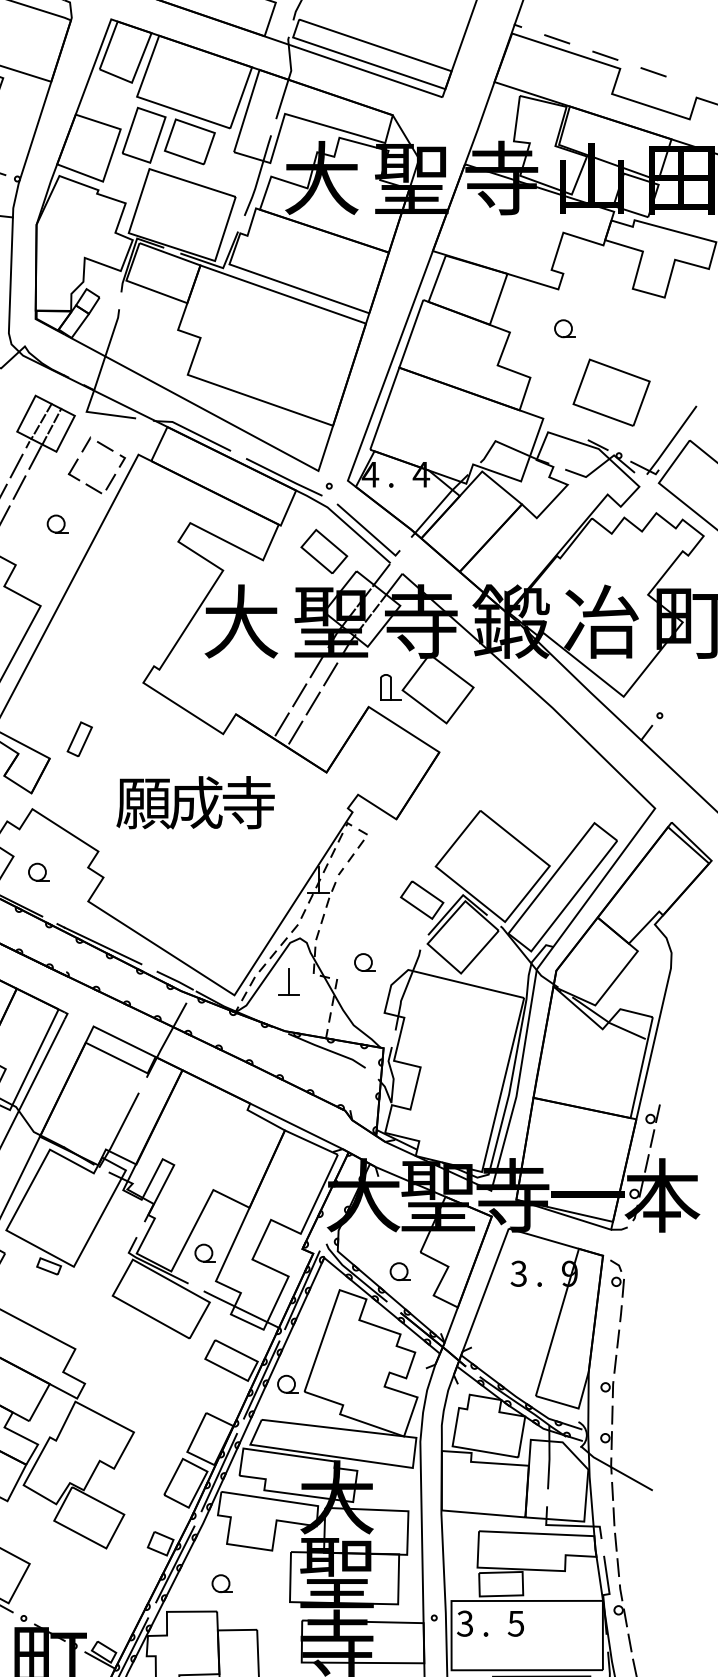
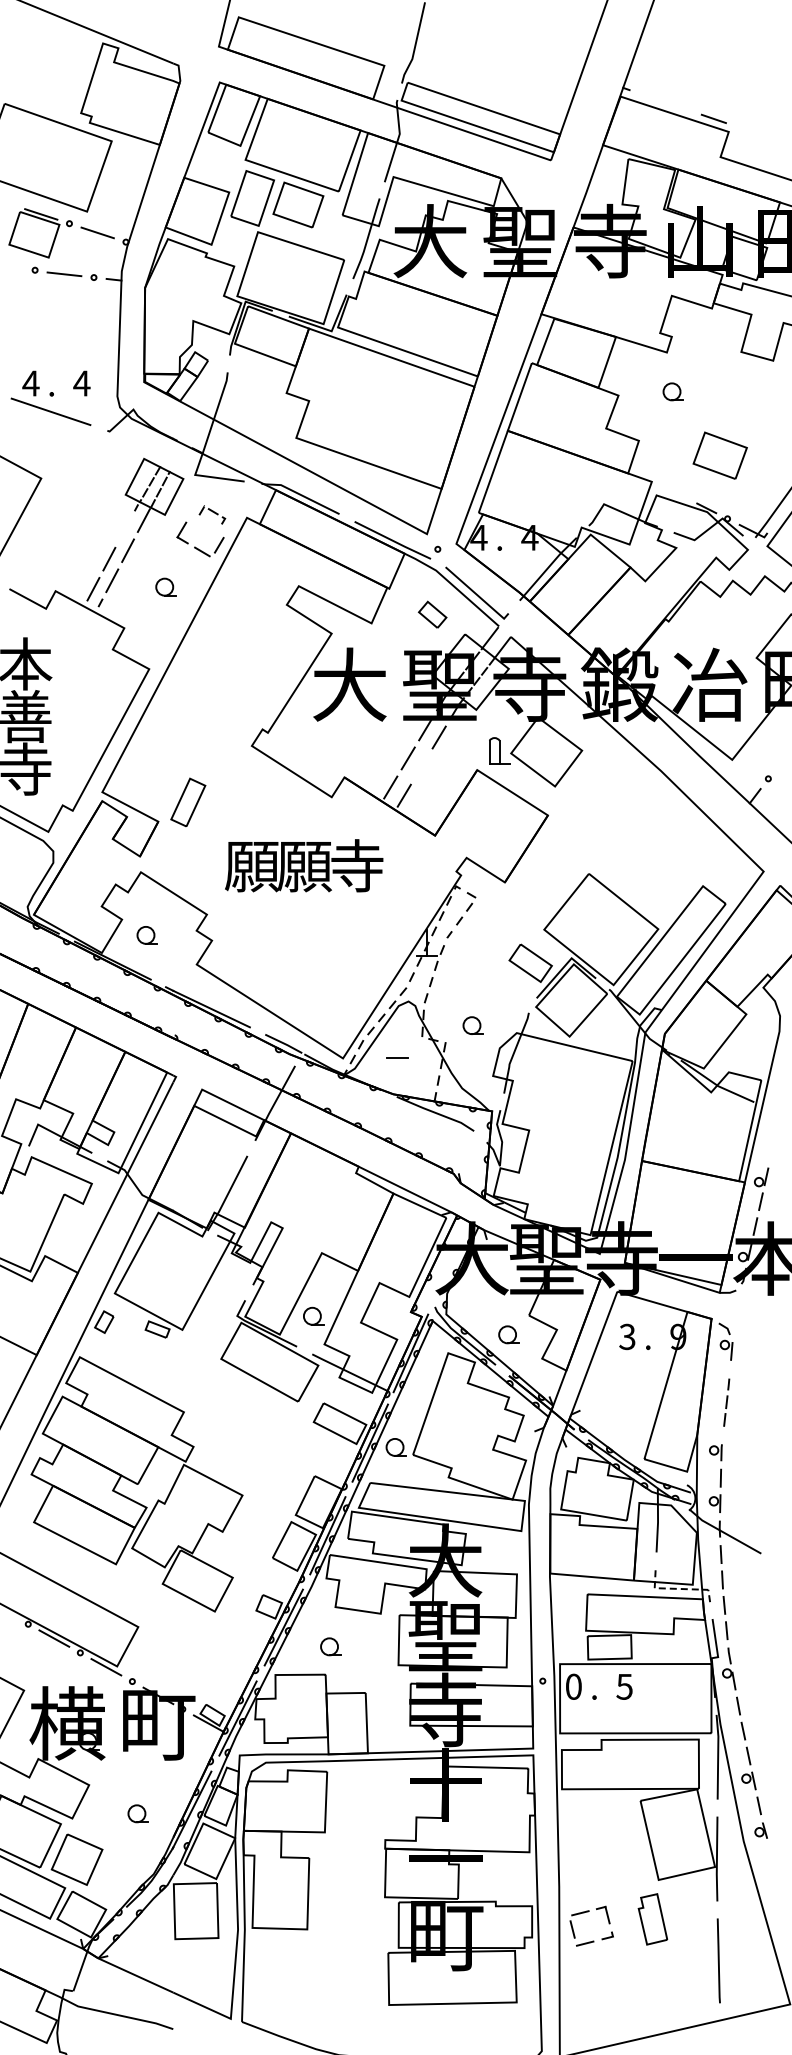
line: (556, 39) -> (665, 102), removed
line: (653, 72) -> (762, 135), removed
part: (611, 392) -> (720, 455), size x0.7
part: (103, 451) -> (212, 514), size x0.6
line: (16, 465) -> (125, 528), removed
part: (323, 551) -> (432, 614), size x0.6
line: (312, 703) -> (421, 766), removed
part: (79, 739) -> (188, 802), size x1.4
text: (195, 802) -> (304, 865), 成 -> 願
line: (288, 981) -> (397, 1044), removed
part: (617, 1339) -> (726, 1402), size x0.7
line: (569, 1525) -> (678, 1588), solid -> dashed
text: (464, 1623) -> (573, 1686), 3 -> 0

